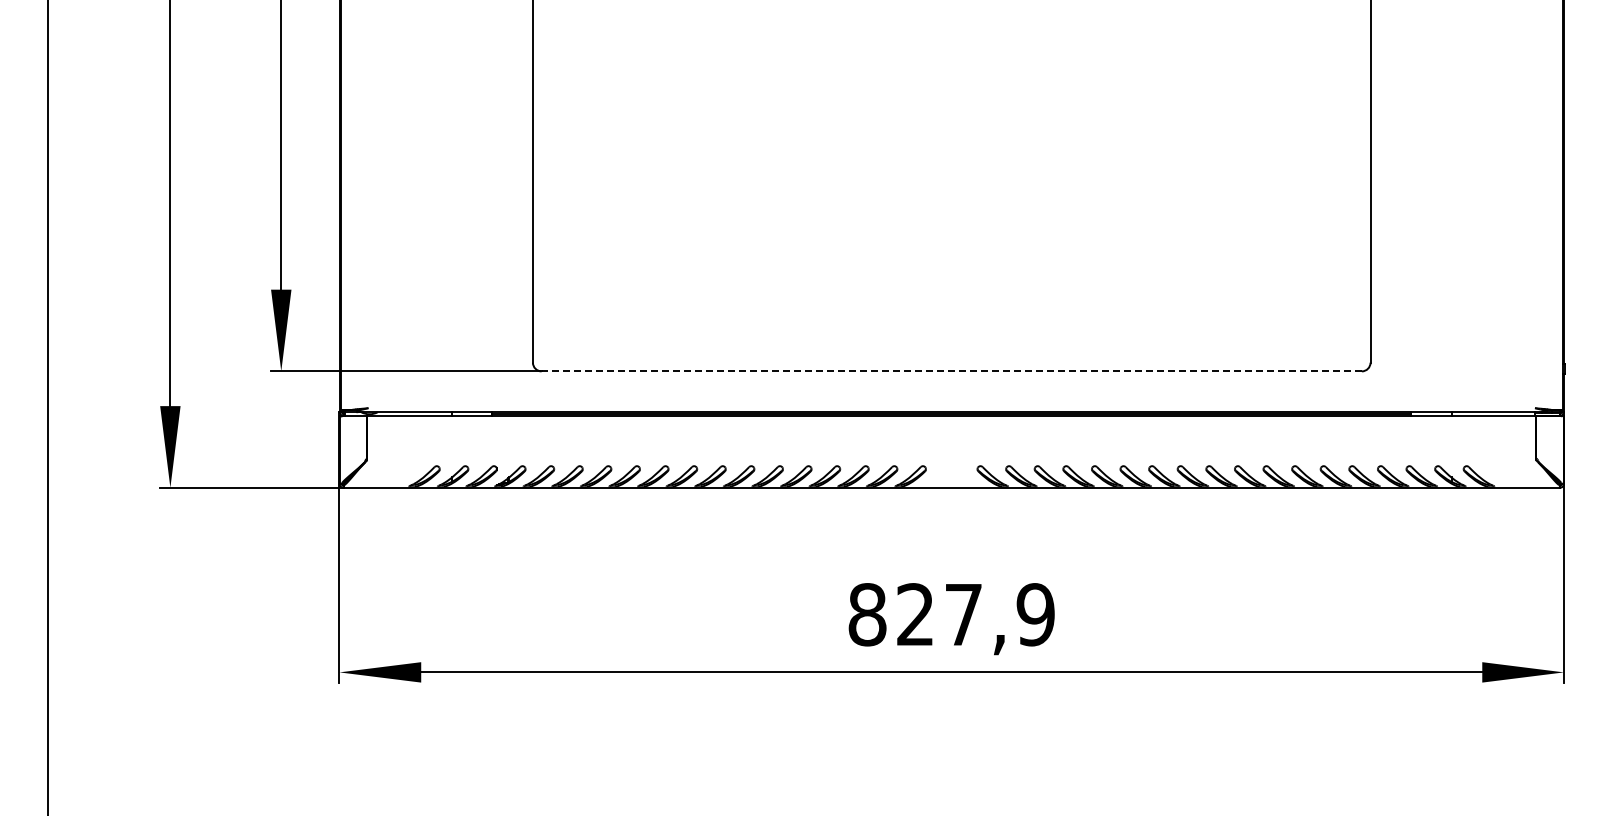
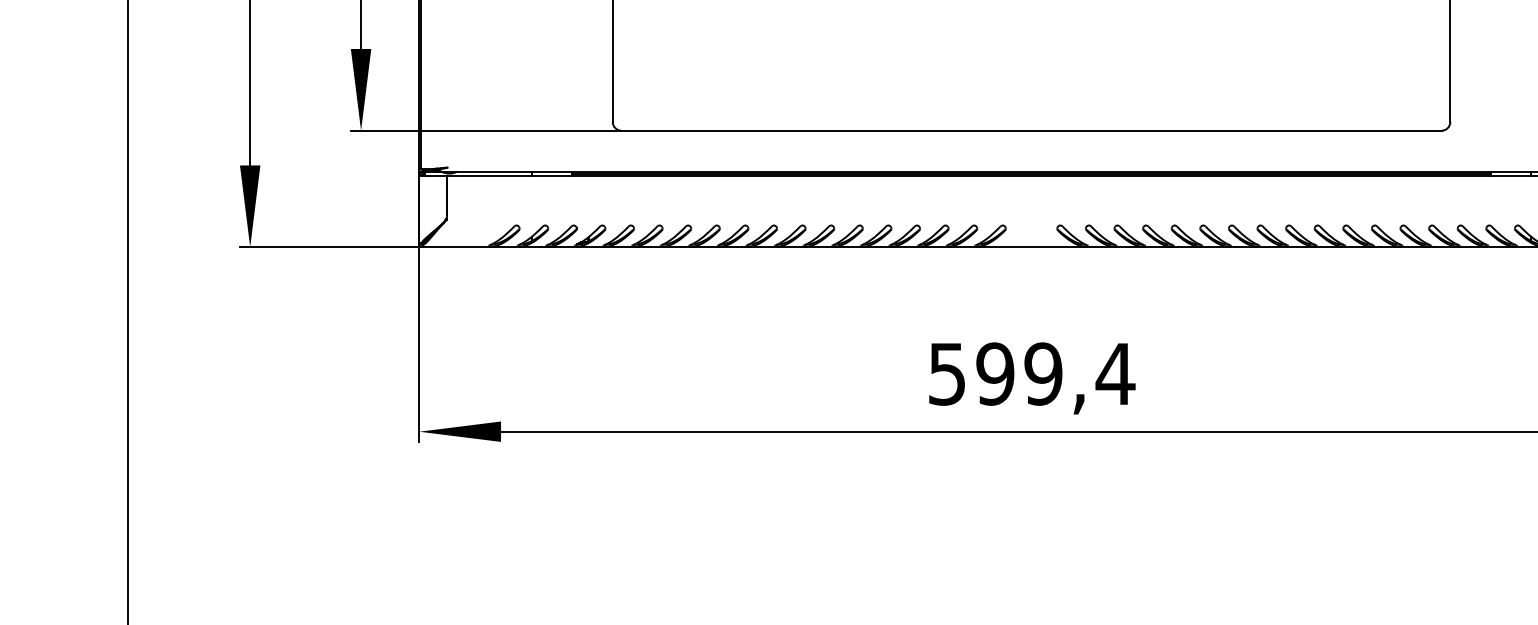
line: (951, 371) -> (1031, 130), dashed -> solid
text: (951, 614) -> (1031, 373), 827,9 -> 599,4

